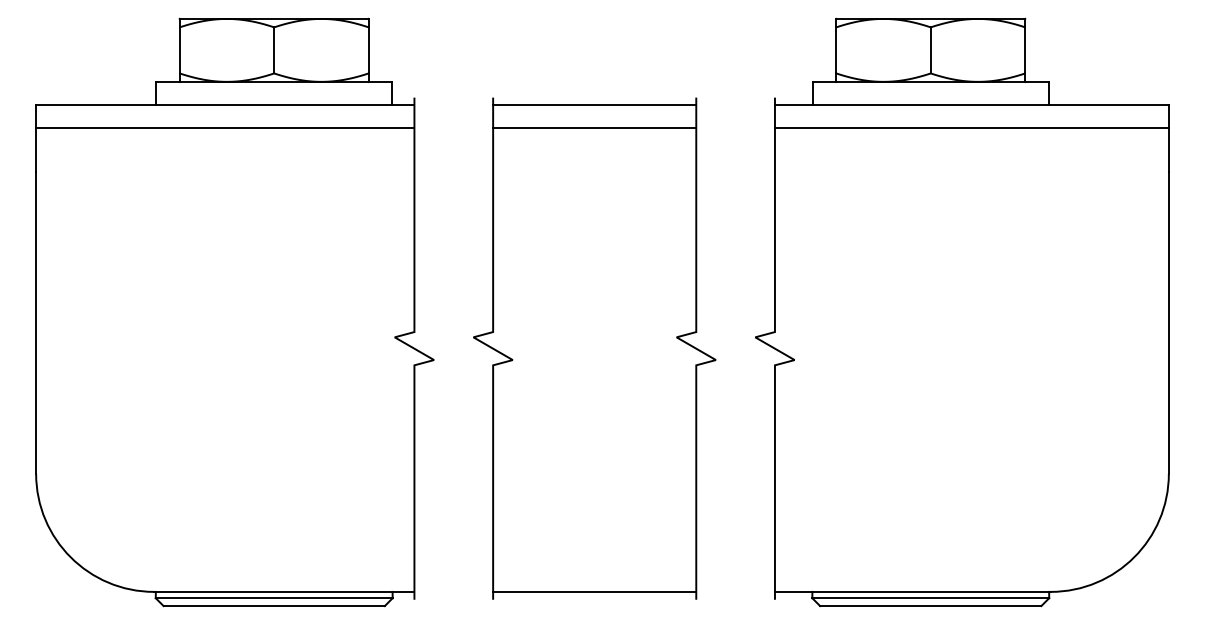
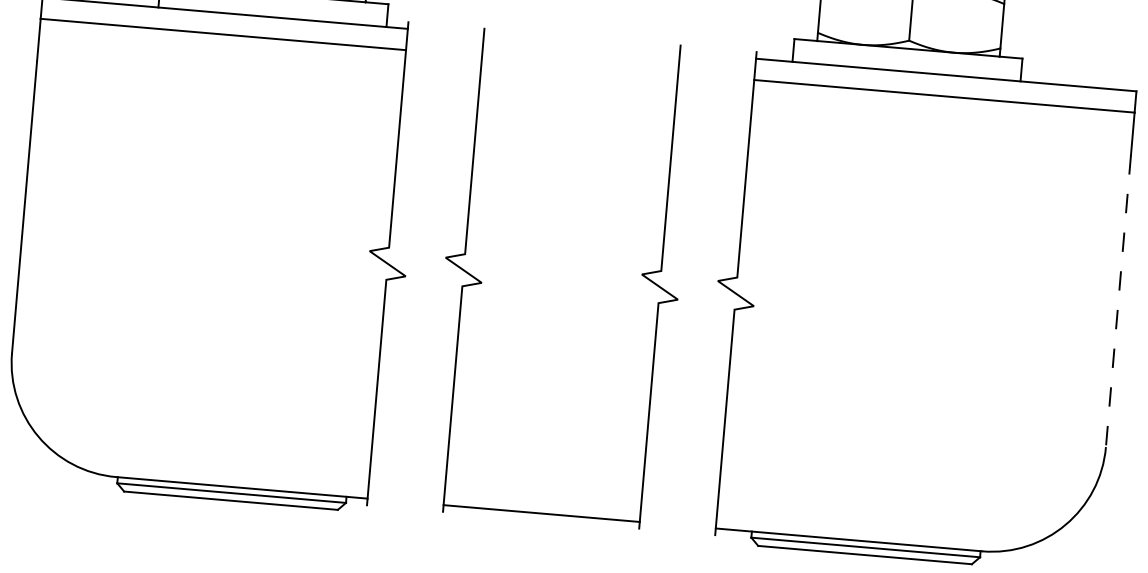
line: (594, 105) -> (581, 43), removed
line: (594, 127) -> (579, 65), removed
line: (1168, 323) -> (1118, 301), solid -> dashed

